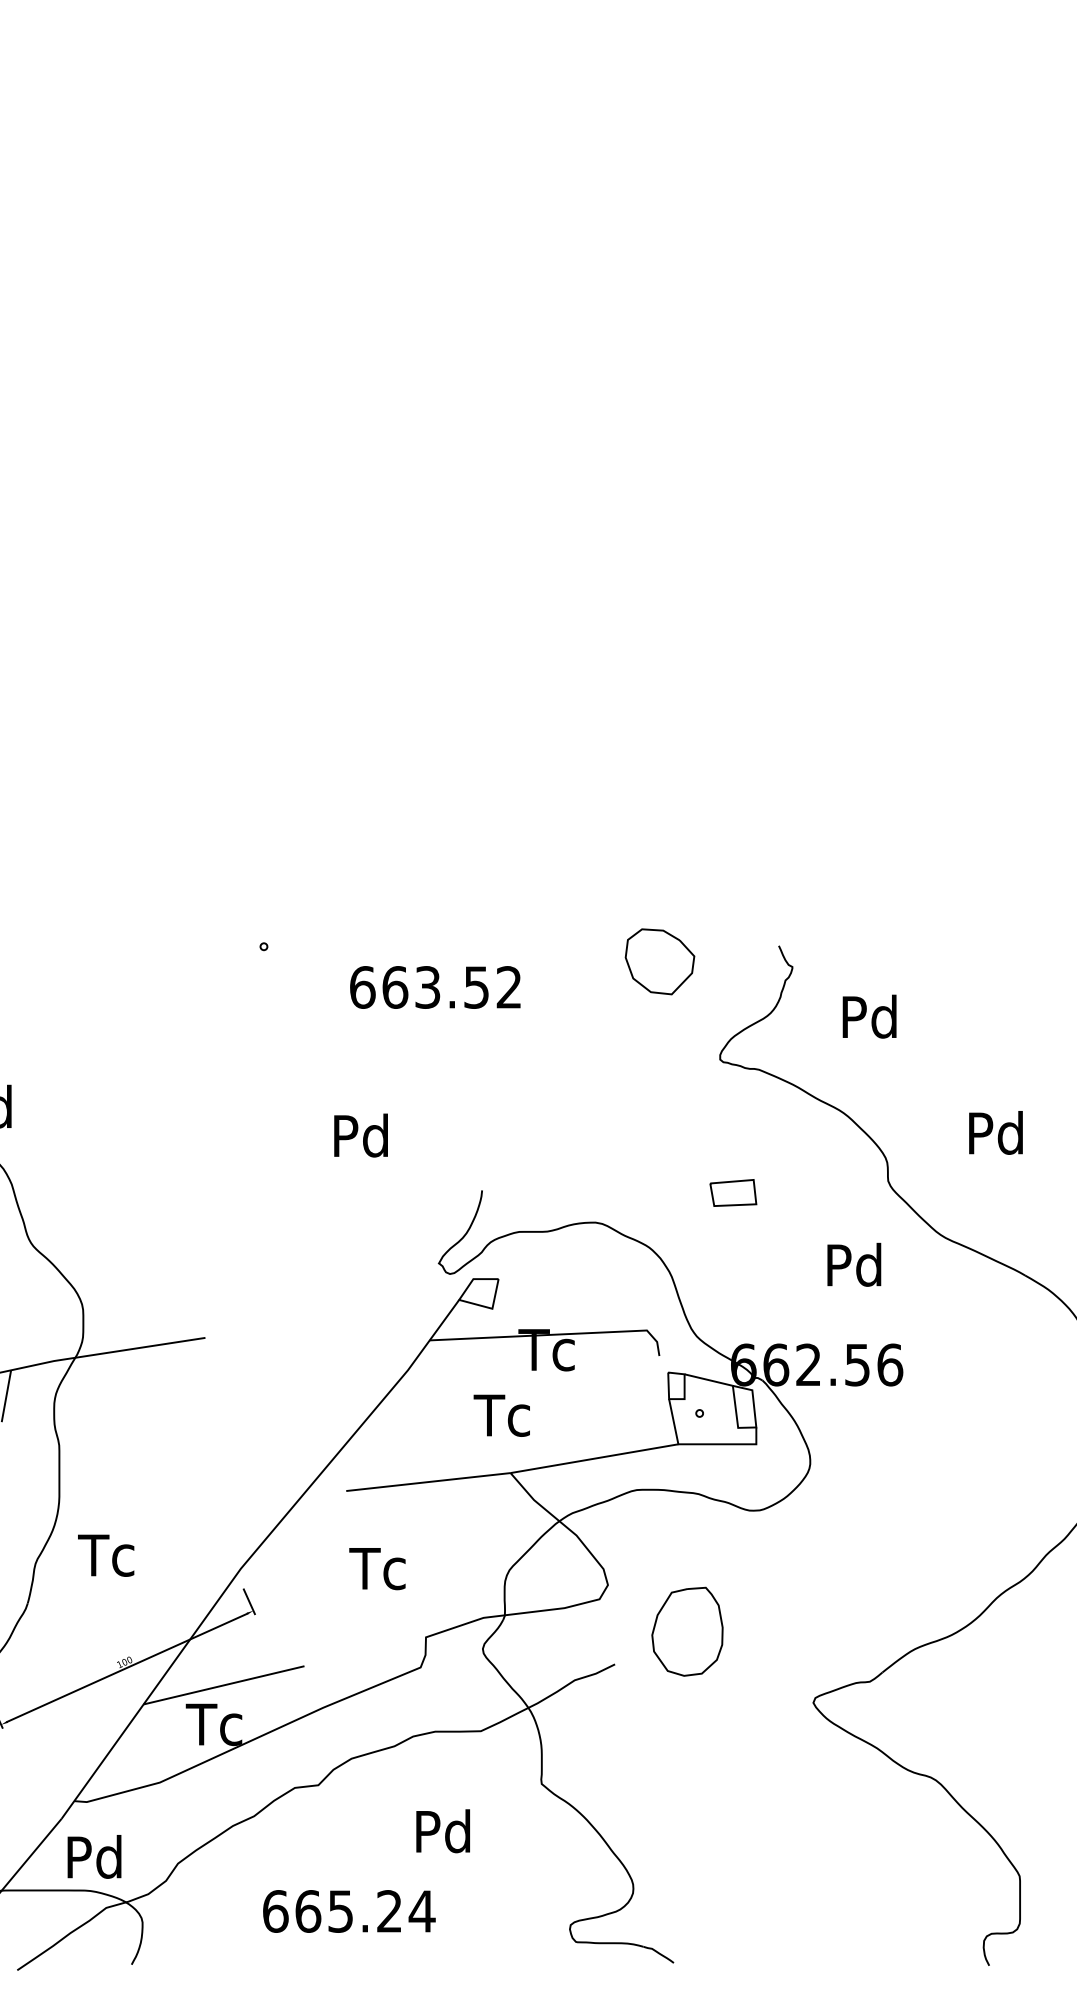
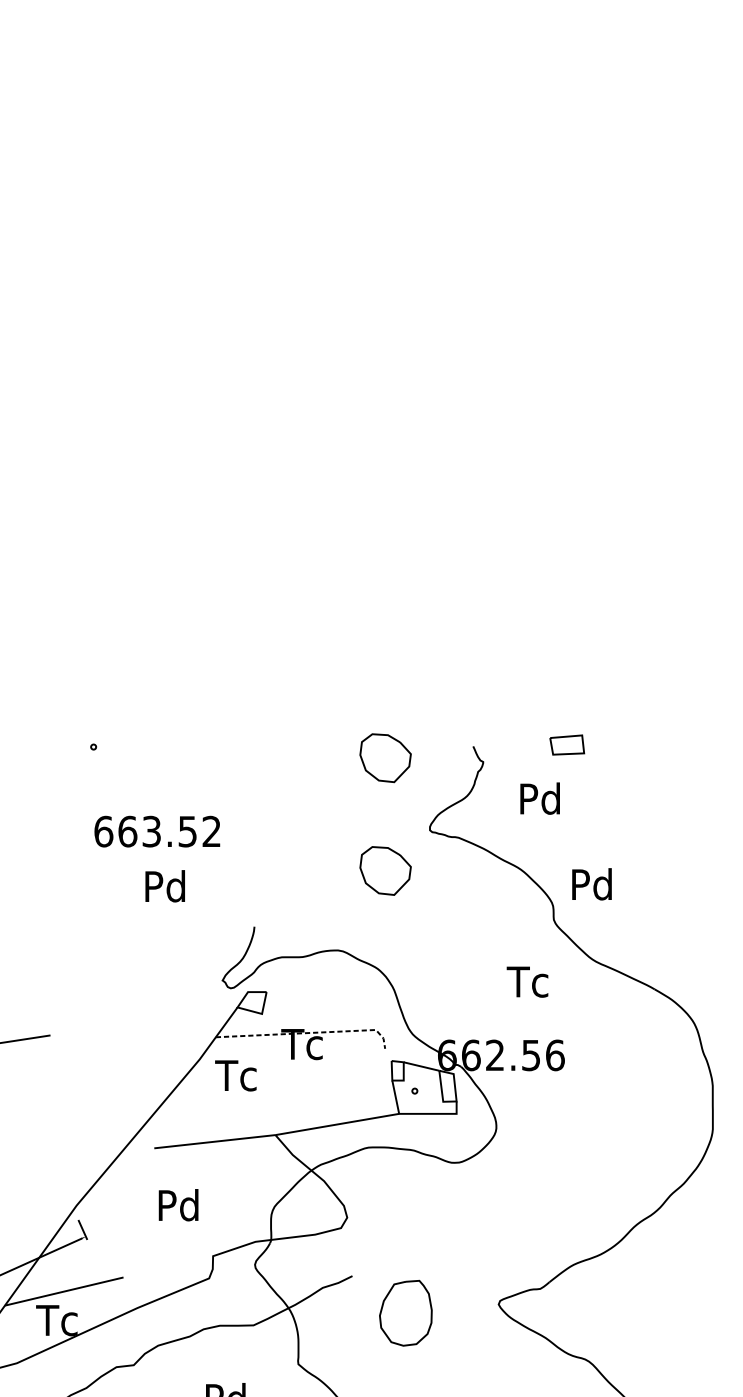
text: (435, 987) -> (157, 831), moved
part: (659, 1114) -> (385, 870), added
text: (995, 1132) -> (591, 884), moved
part: (733, 1192) -> (567, 744), moved
text: (852, 1264) -> (527, 981), Pd -> Tc
line: (555, 1334) -> (308, 1032), solid -> dashed
text: (501, 1415) -> (235, 1075), moved
text: (377, 1568) -> (177, 1205), Tc -> Pd
part: (687, 1631) -> (405, 1313), moved

